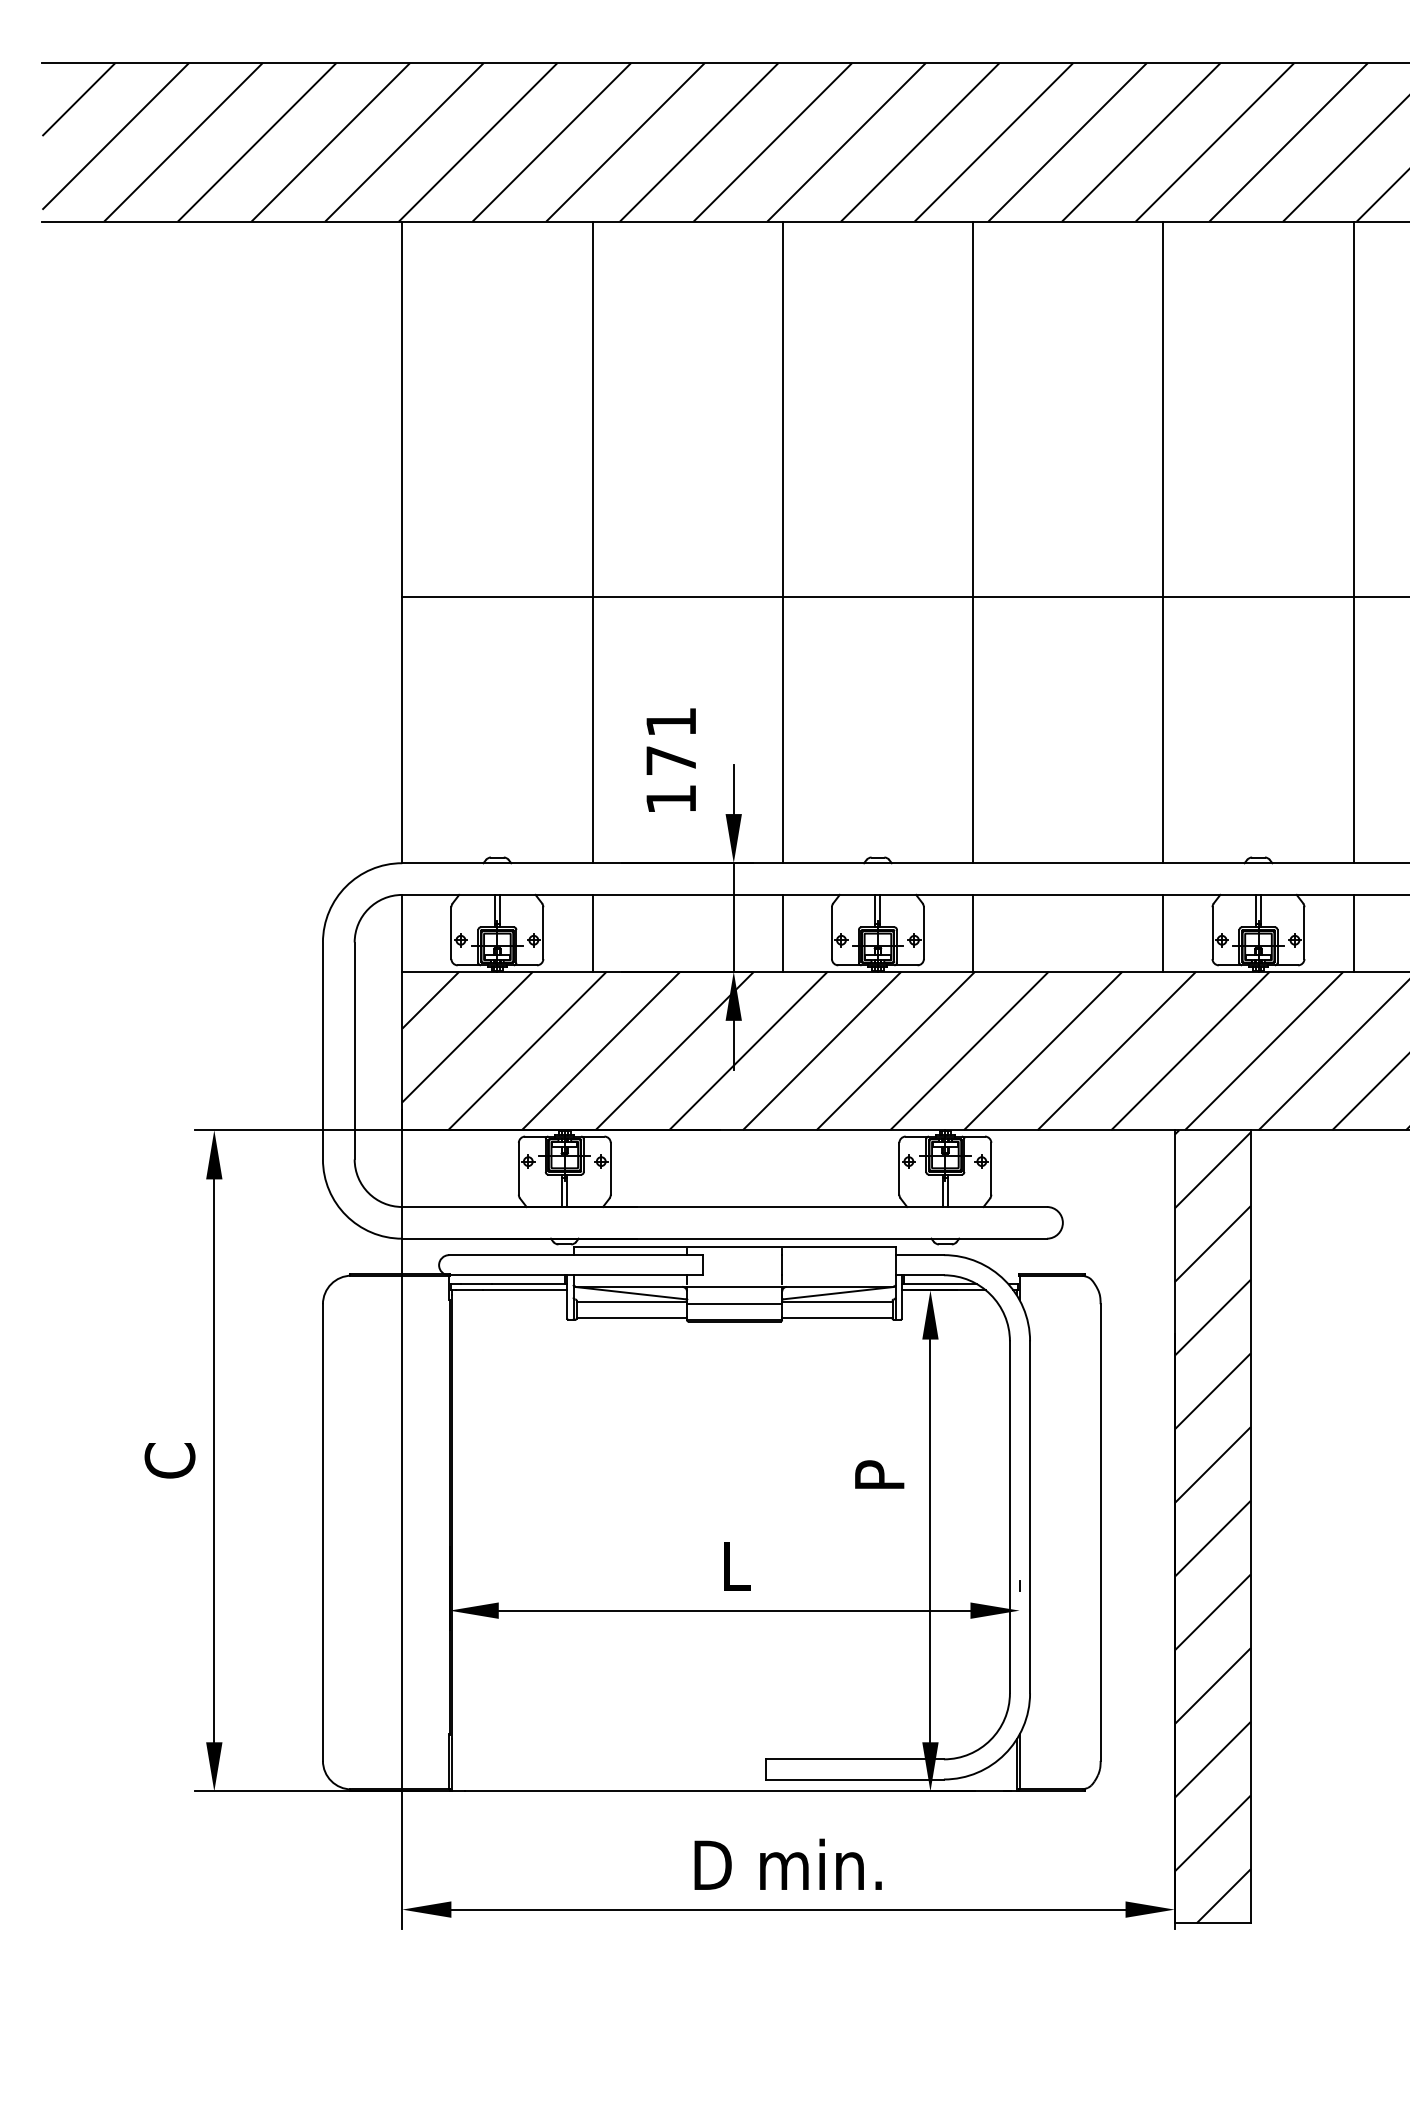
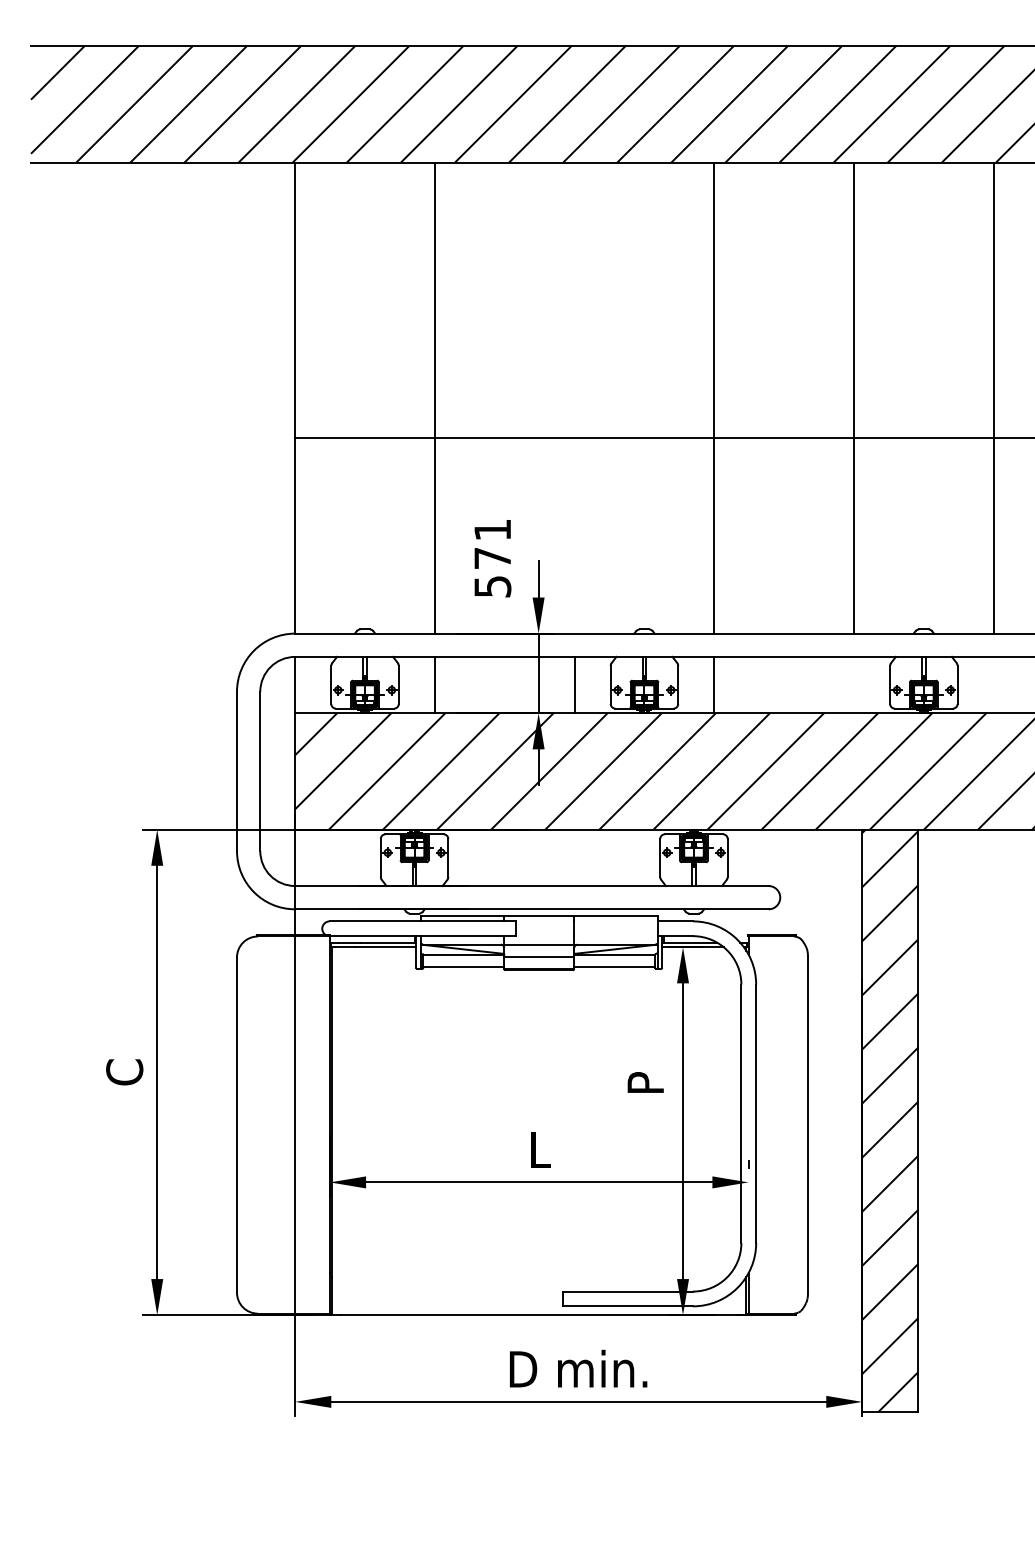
line: (782, 542) -> (574, 398), removed
text: (671, 799) -> (492, 586), 171 -> 571
line: (1163, 932) -> (854, 684), removed
line: (1353, 932) -> (993, 684), removed

